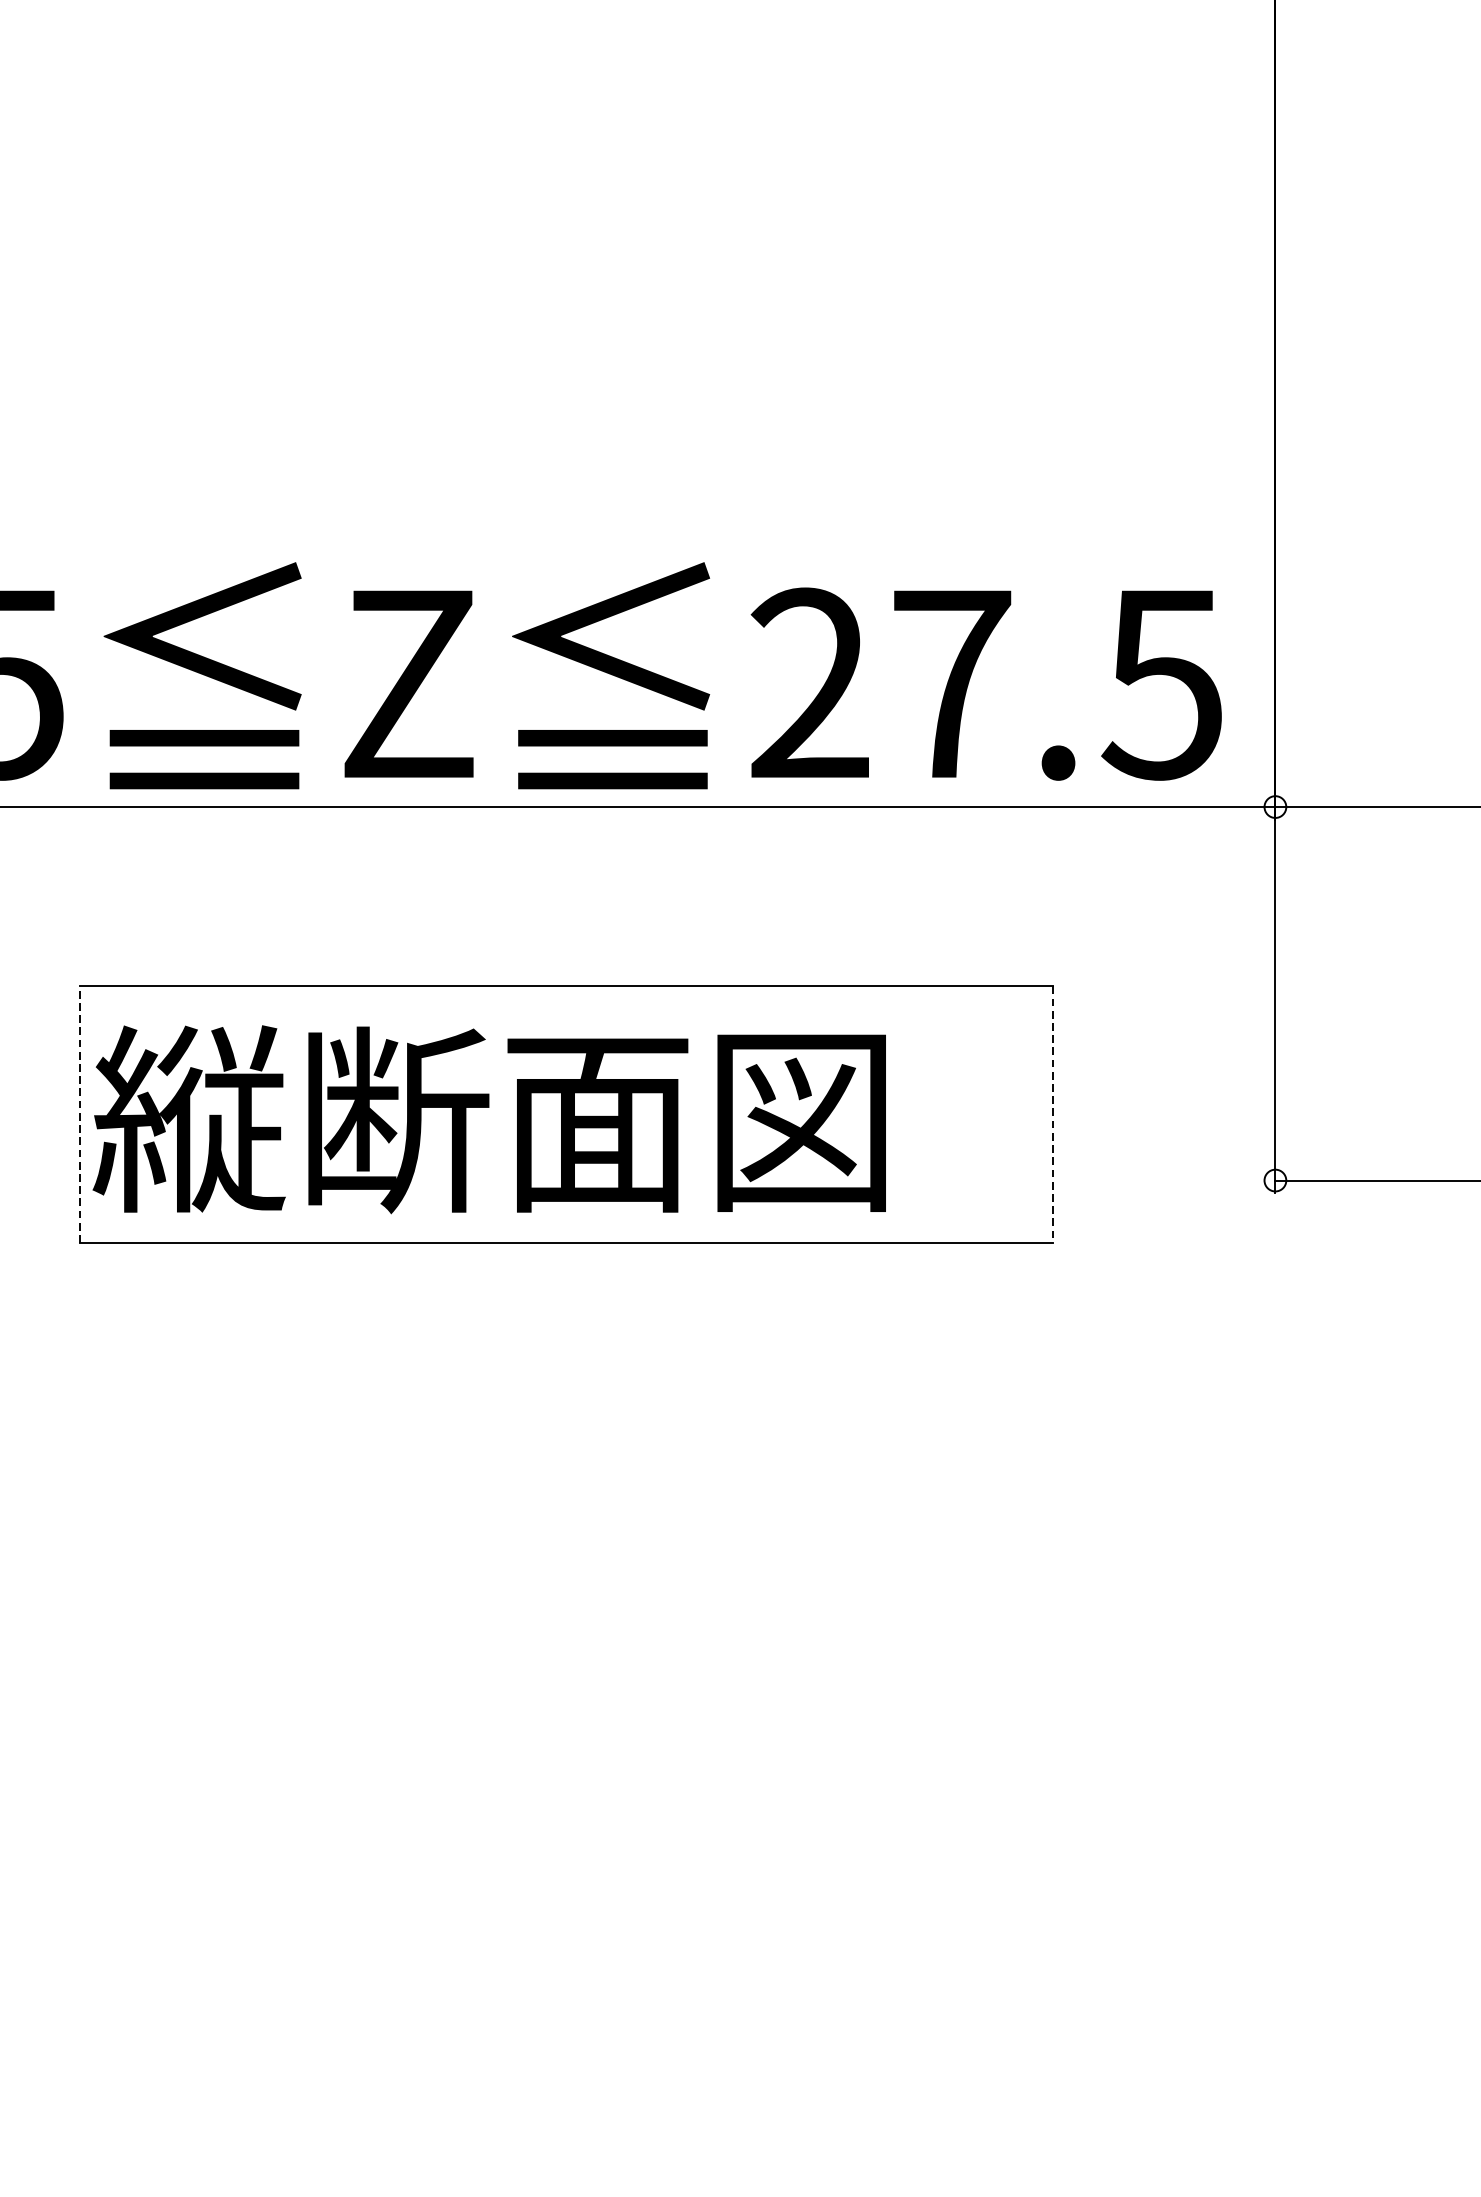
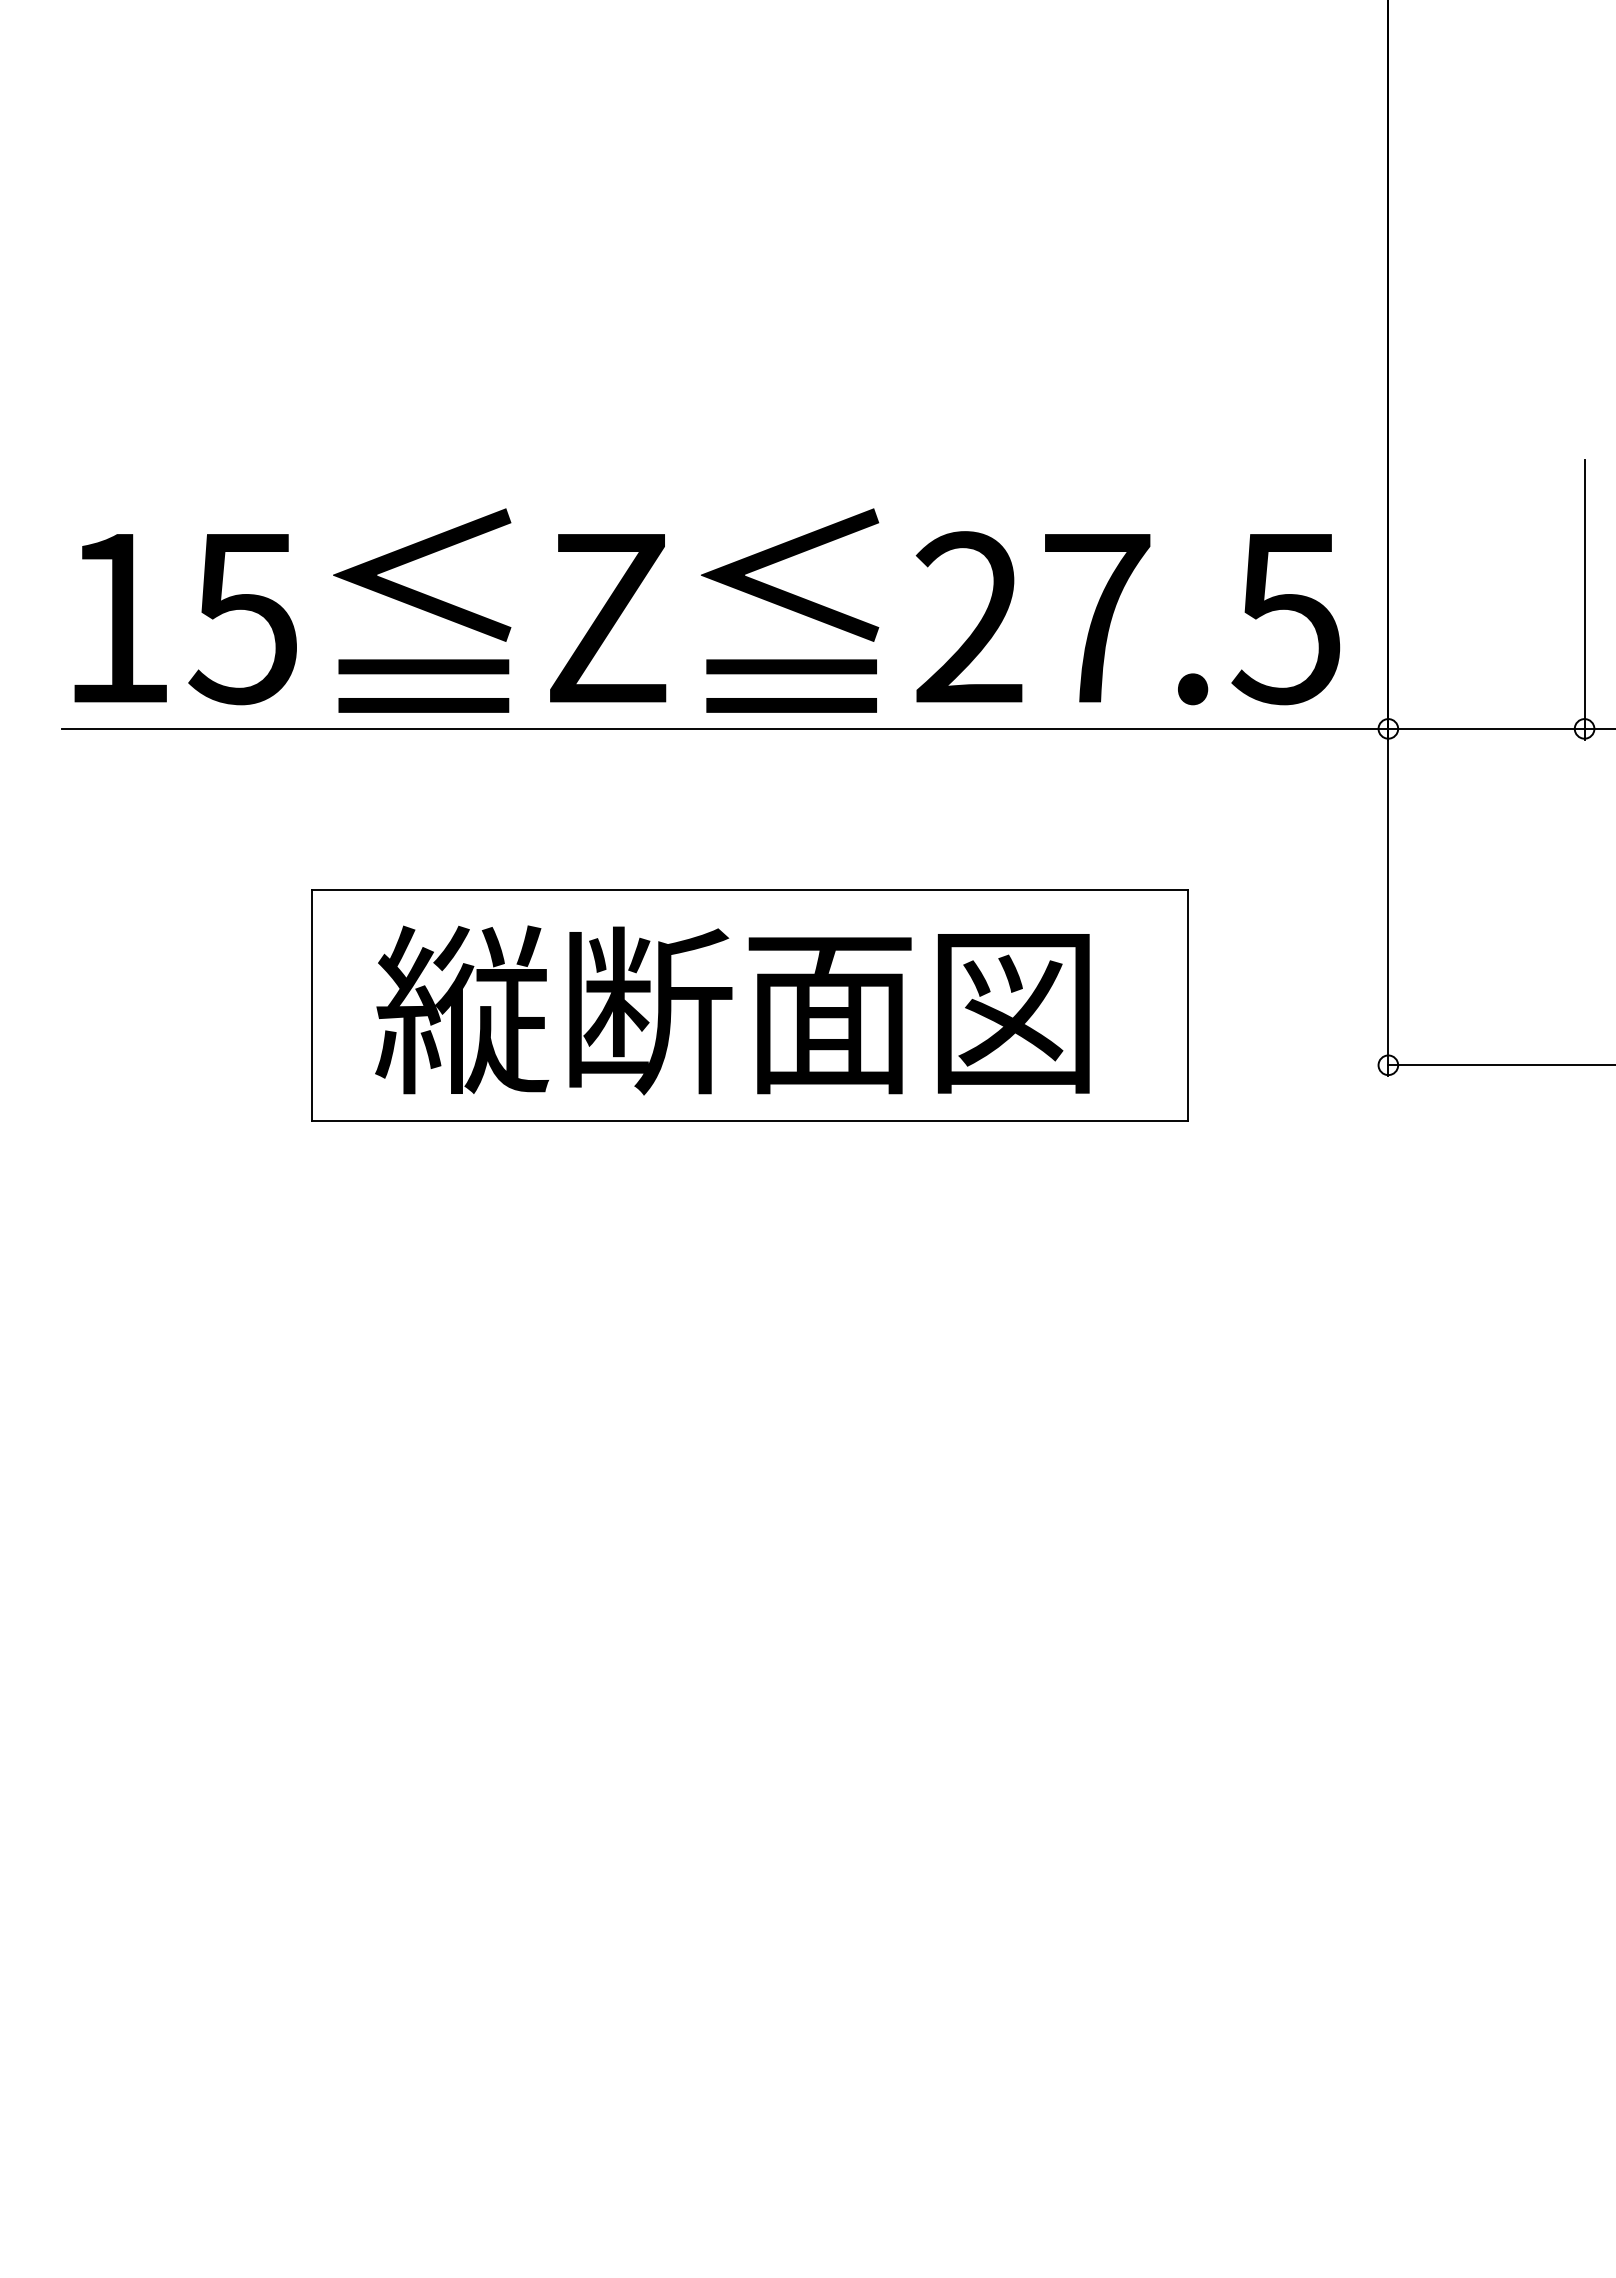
line: (79, 1114) -> (311, 1005), dashed -> solid
line: (1053, 1115) -> (1188, 1006), dashed -> solid
text: (489, 1119) -> (732, 1010), moved

